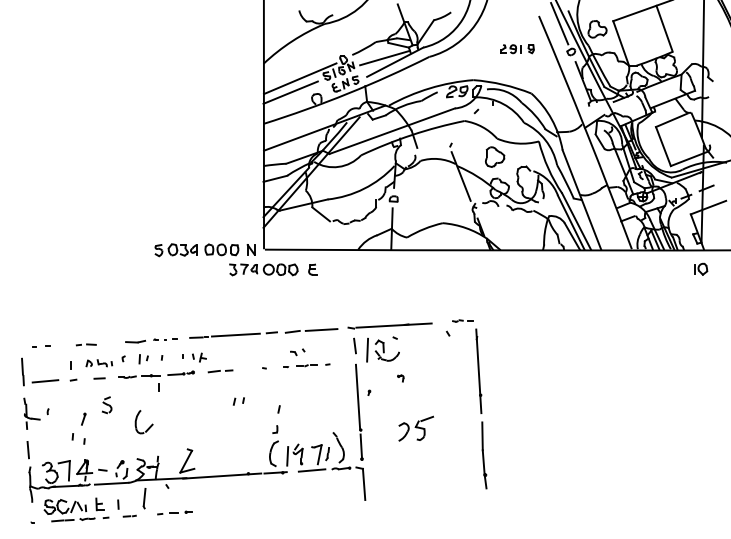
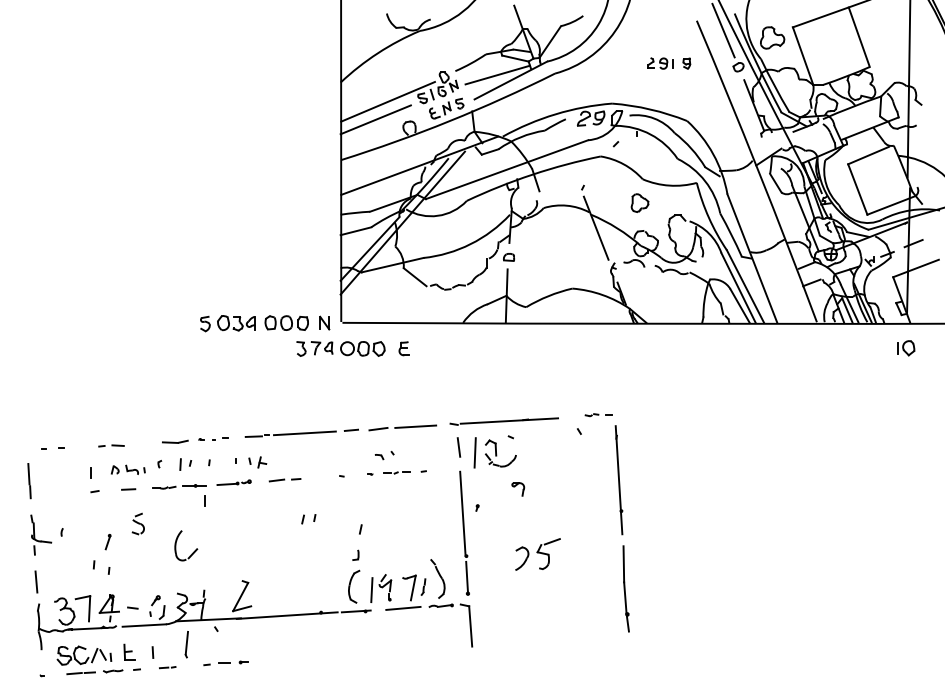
part: (494, 156) -> (639, 202), size x0.7
part: (400, 378) -> (517, 489), size x1.6
line: (45, 380) -> (58, 492), removed

